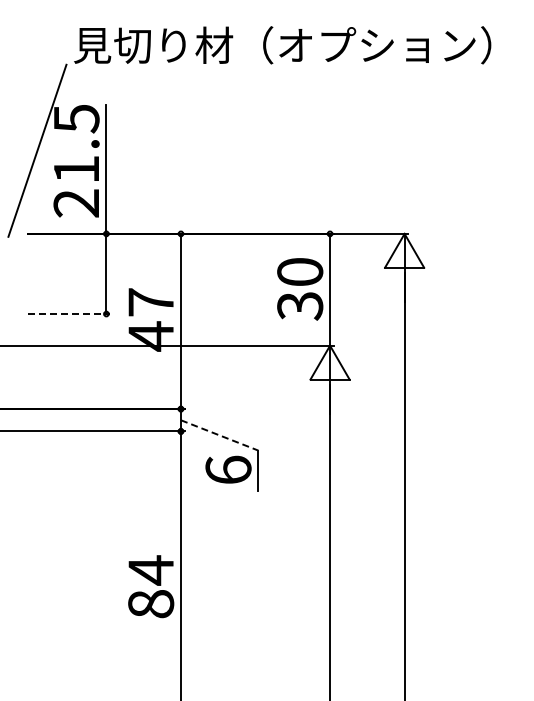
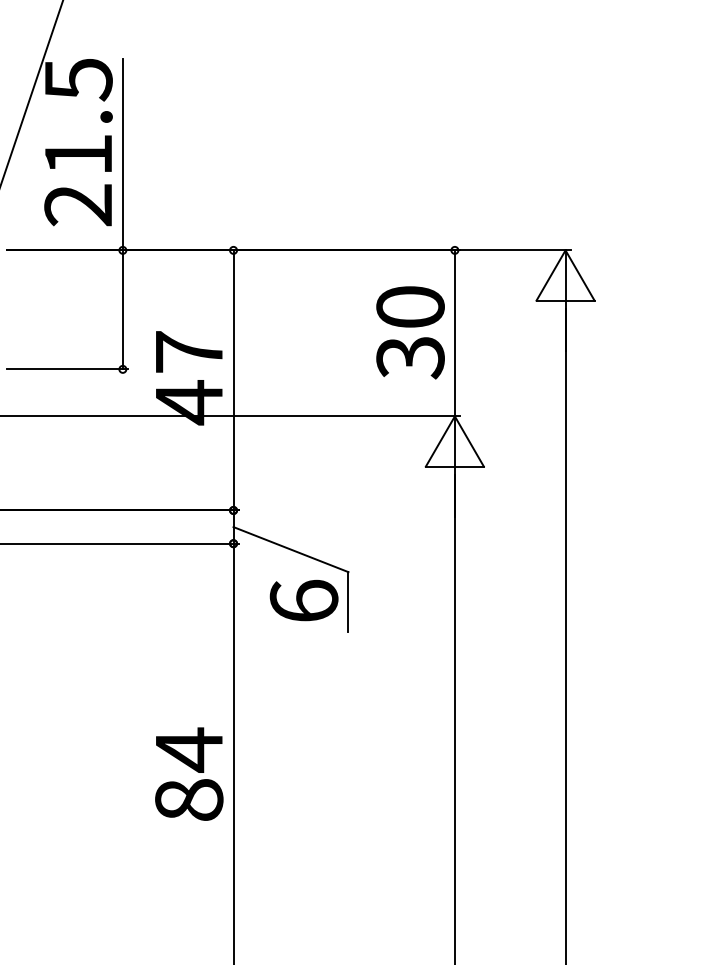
line: (69, 314) -> (68, 370), dashed -> solid
line: (219, 435) -> (290, 549), dashed -> solid

